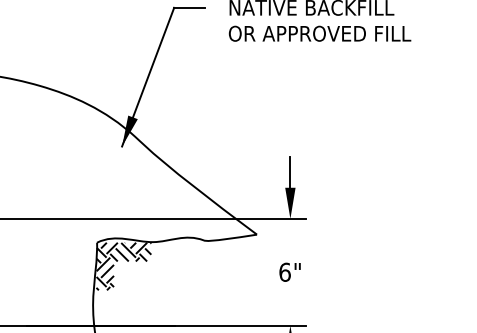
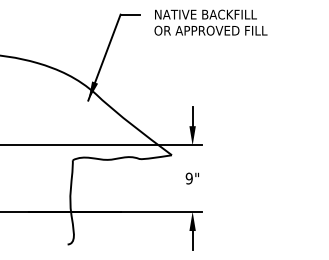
hatch: (123, 265) -> (89, 174), removed
text: (283, 272) -> (188, 178), 6" -> 9"

